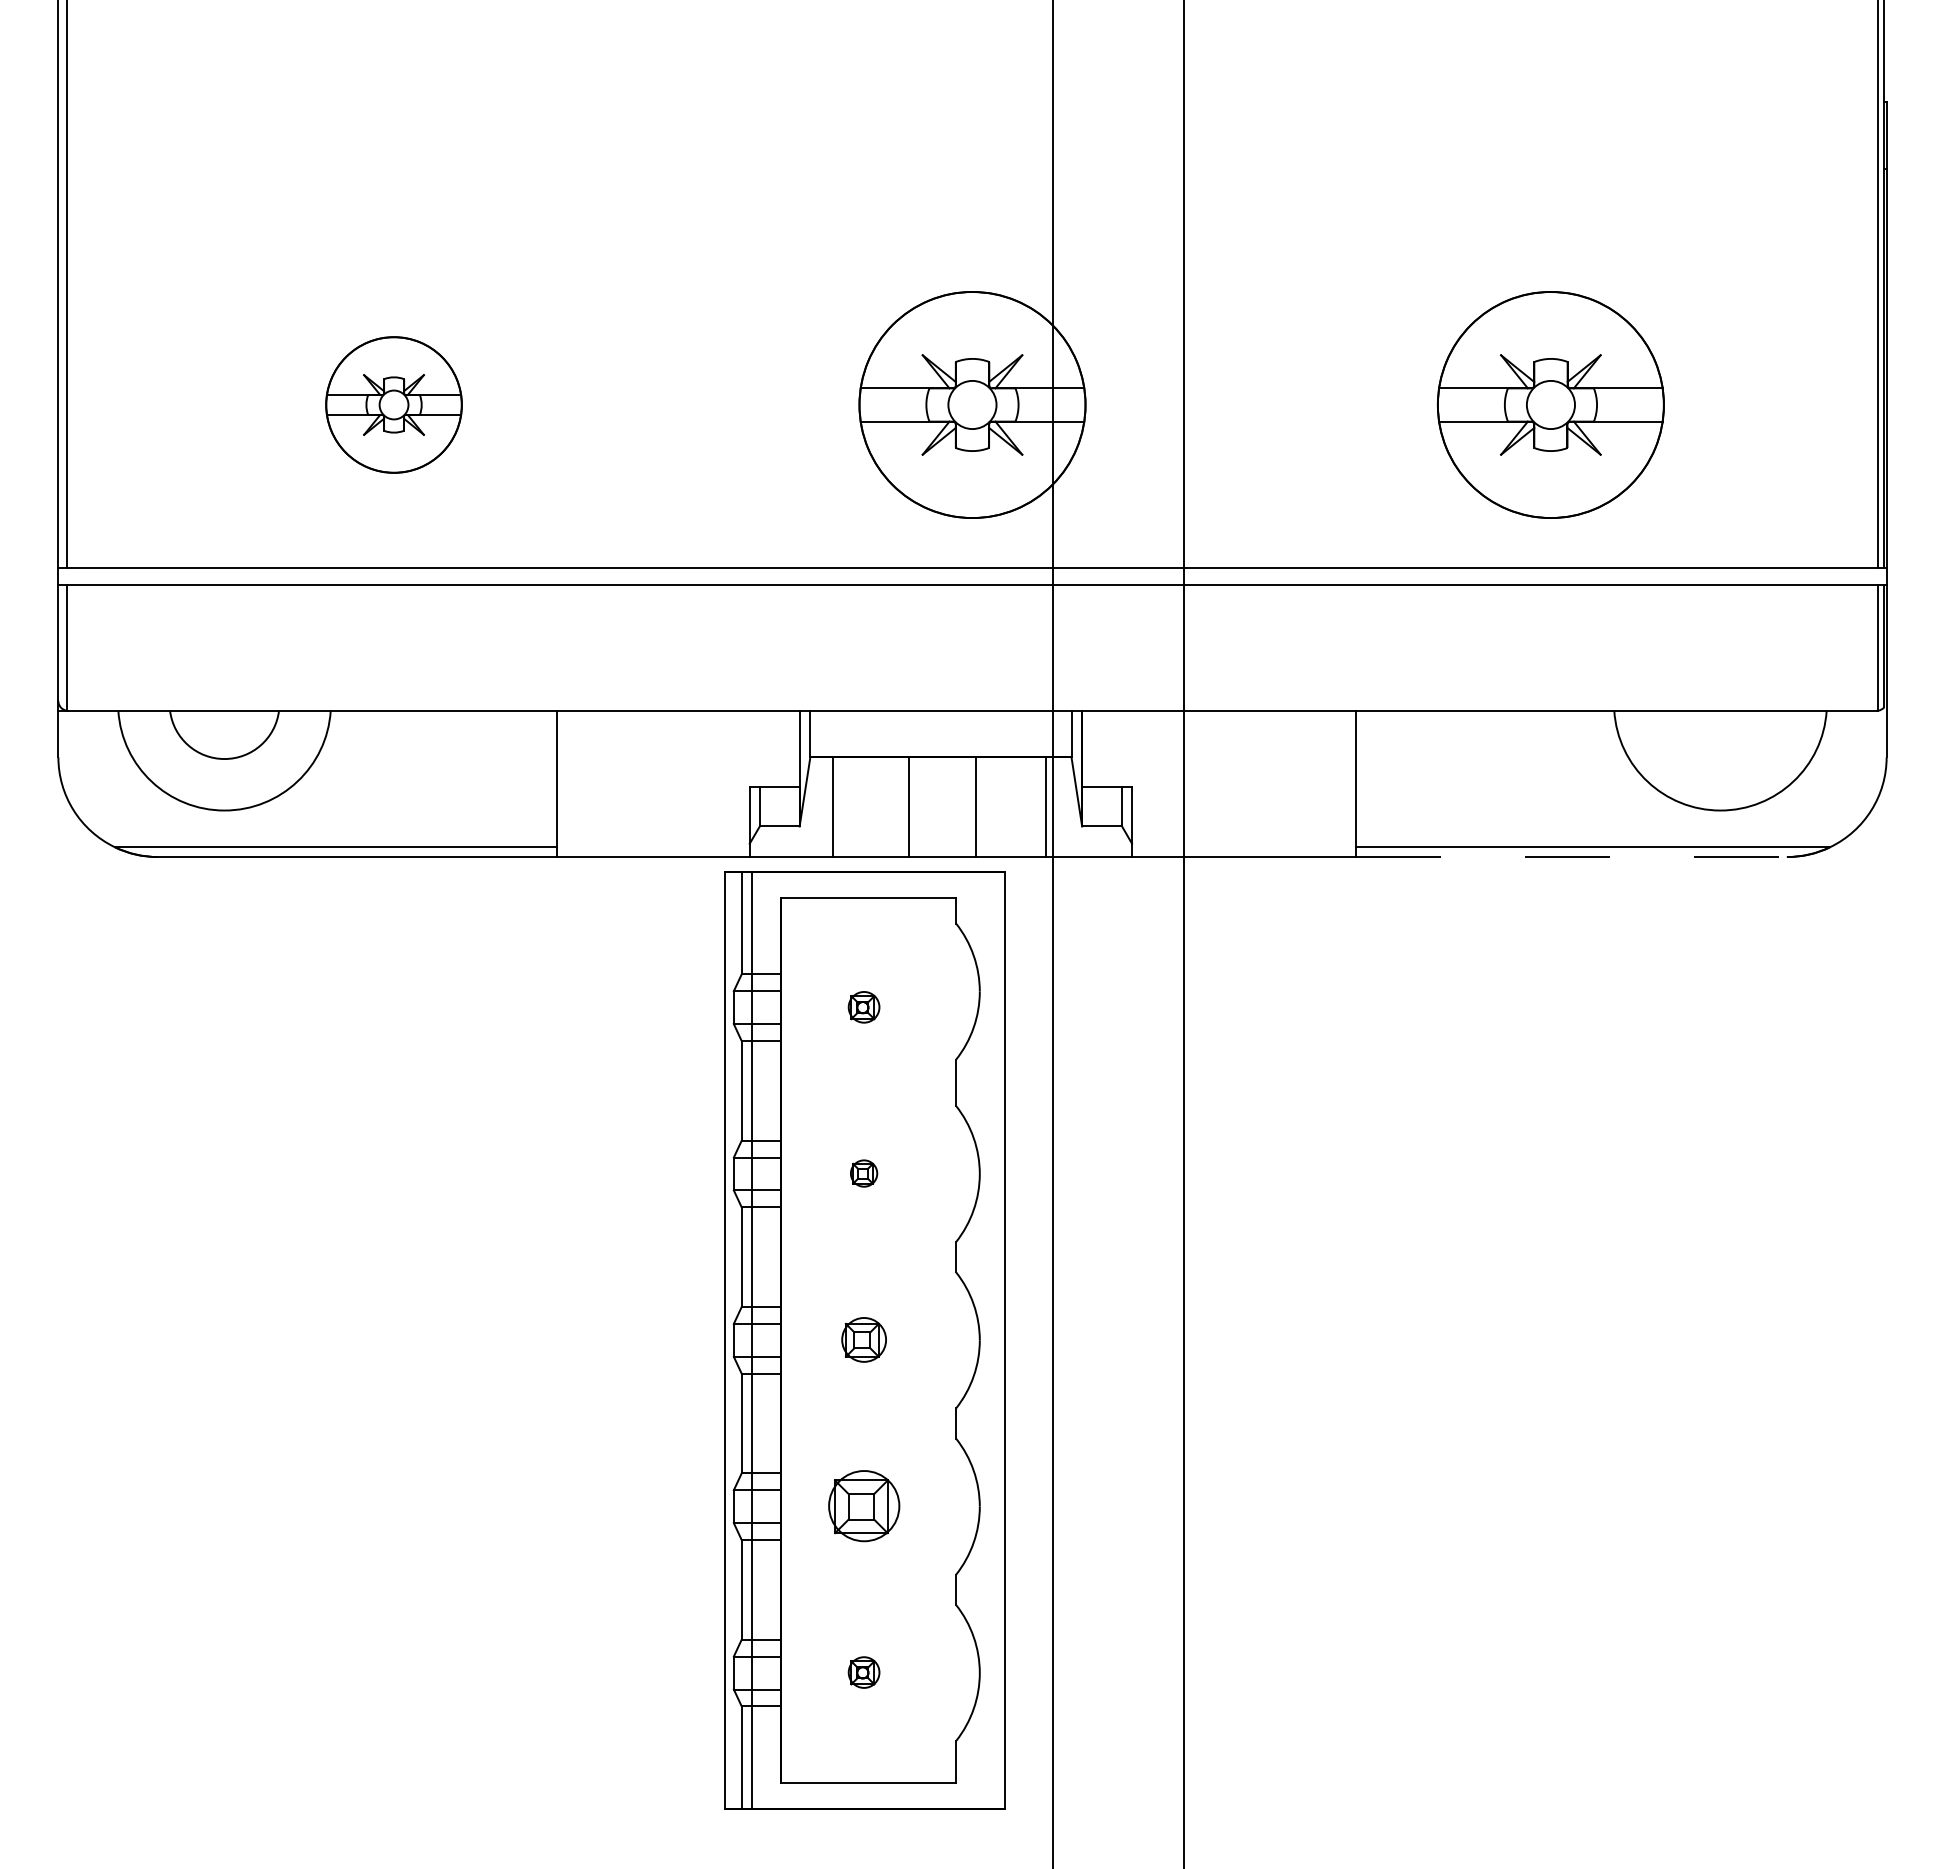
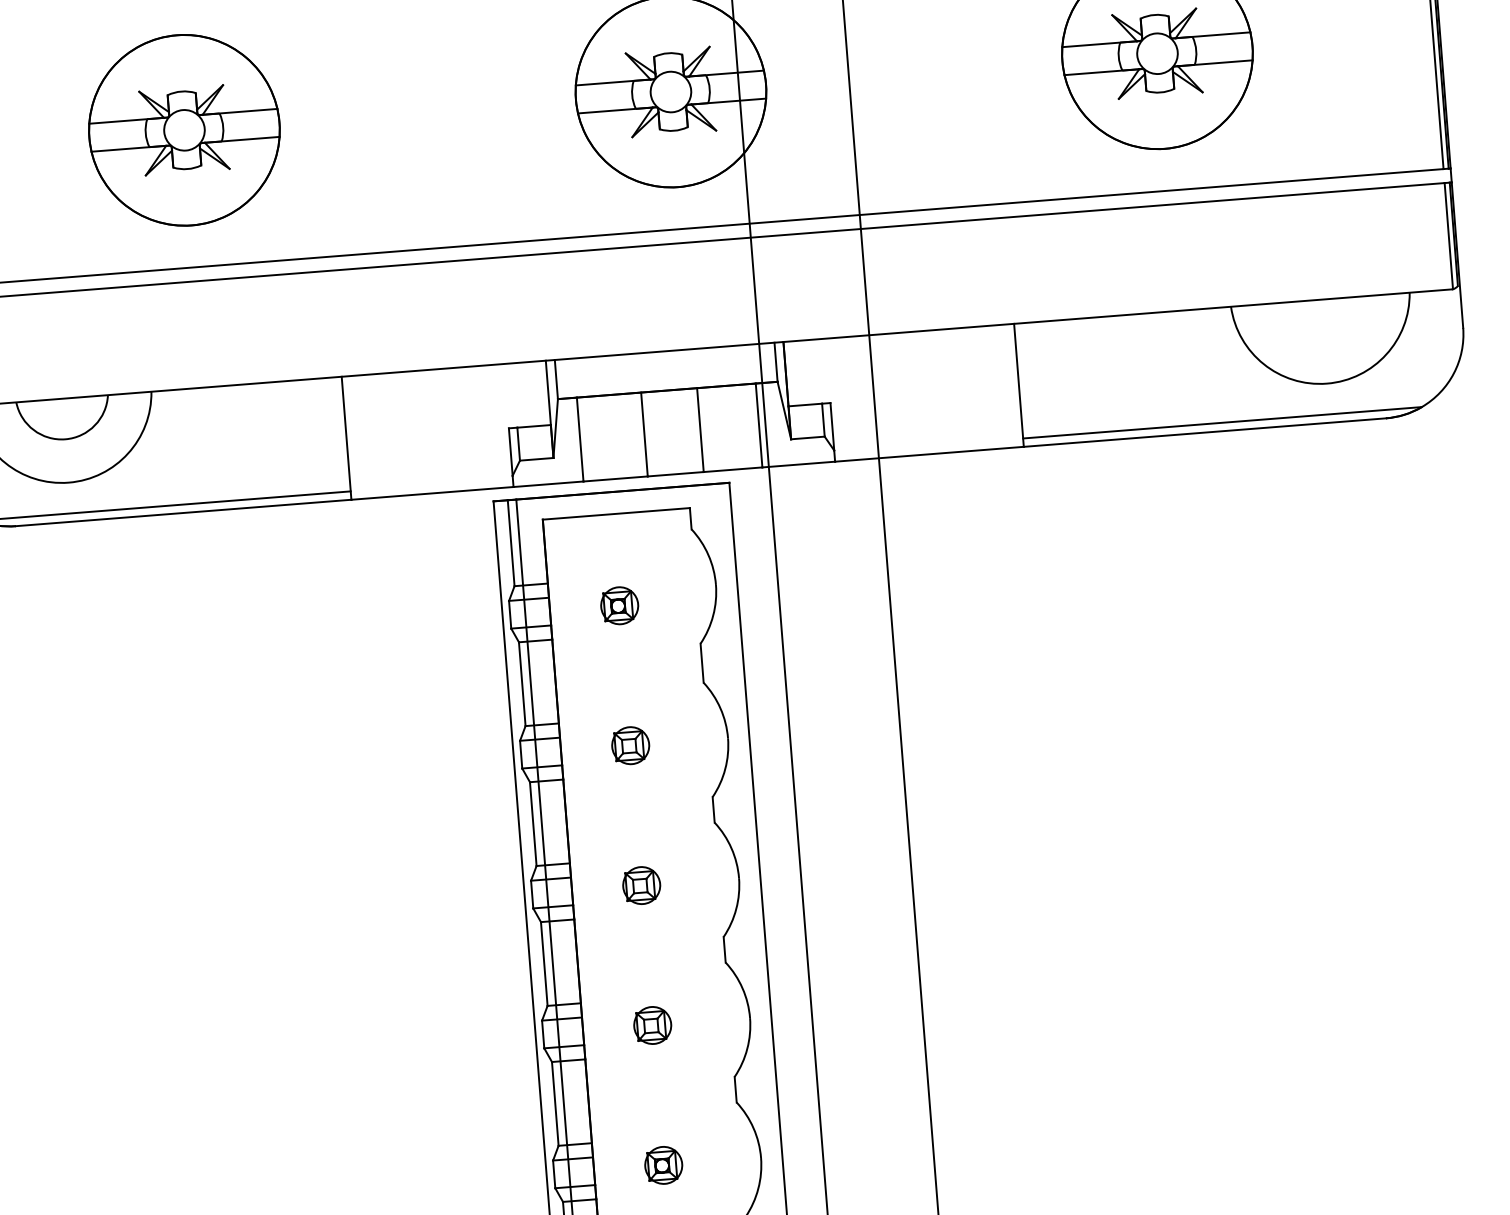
part: (393, 404) -> (183, 129), size x1.67
line: (1572, 857) -> (1205, 432), dashed -> solid
part: (863, 1007) -> (619, 606), size x1.43
part: (863, 1173) -> (630, 745), size x1.67
part: (863, 1506) -> (652, 1025), size x0.62
part: (863, 1672) -> (663, 1165), size x1.43

